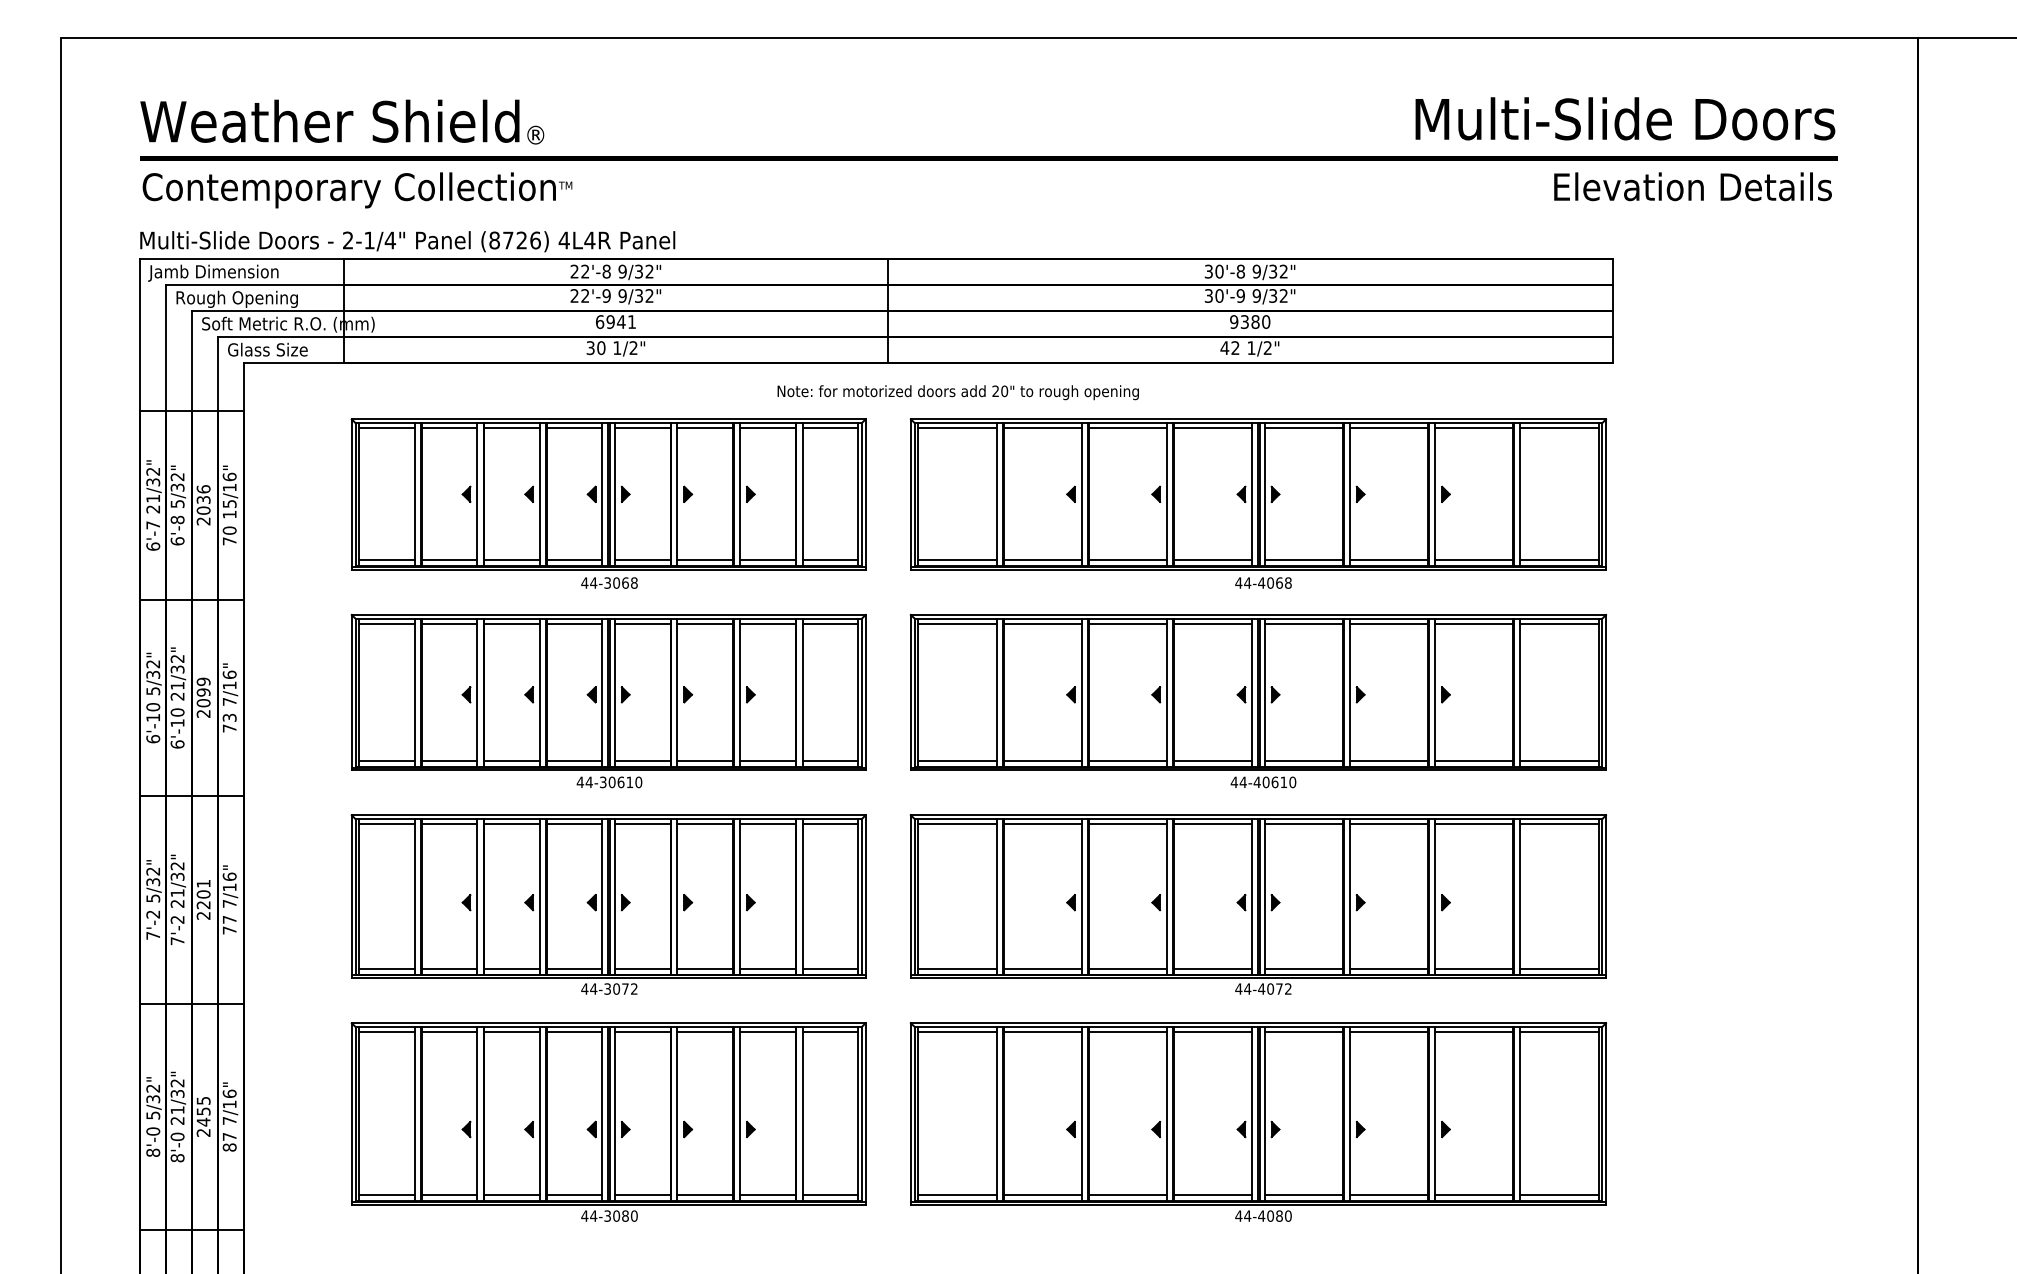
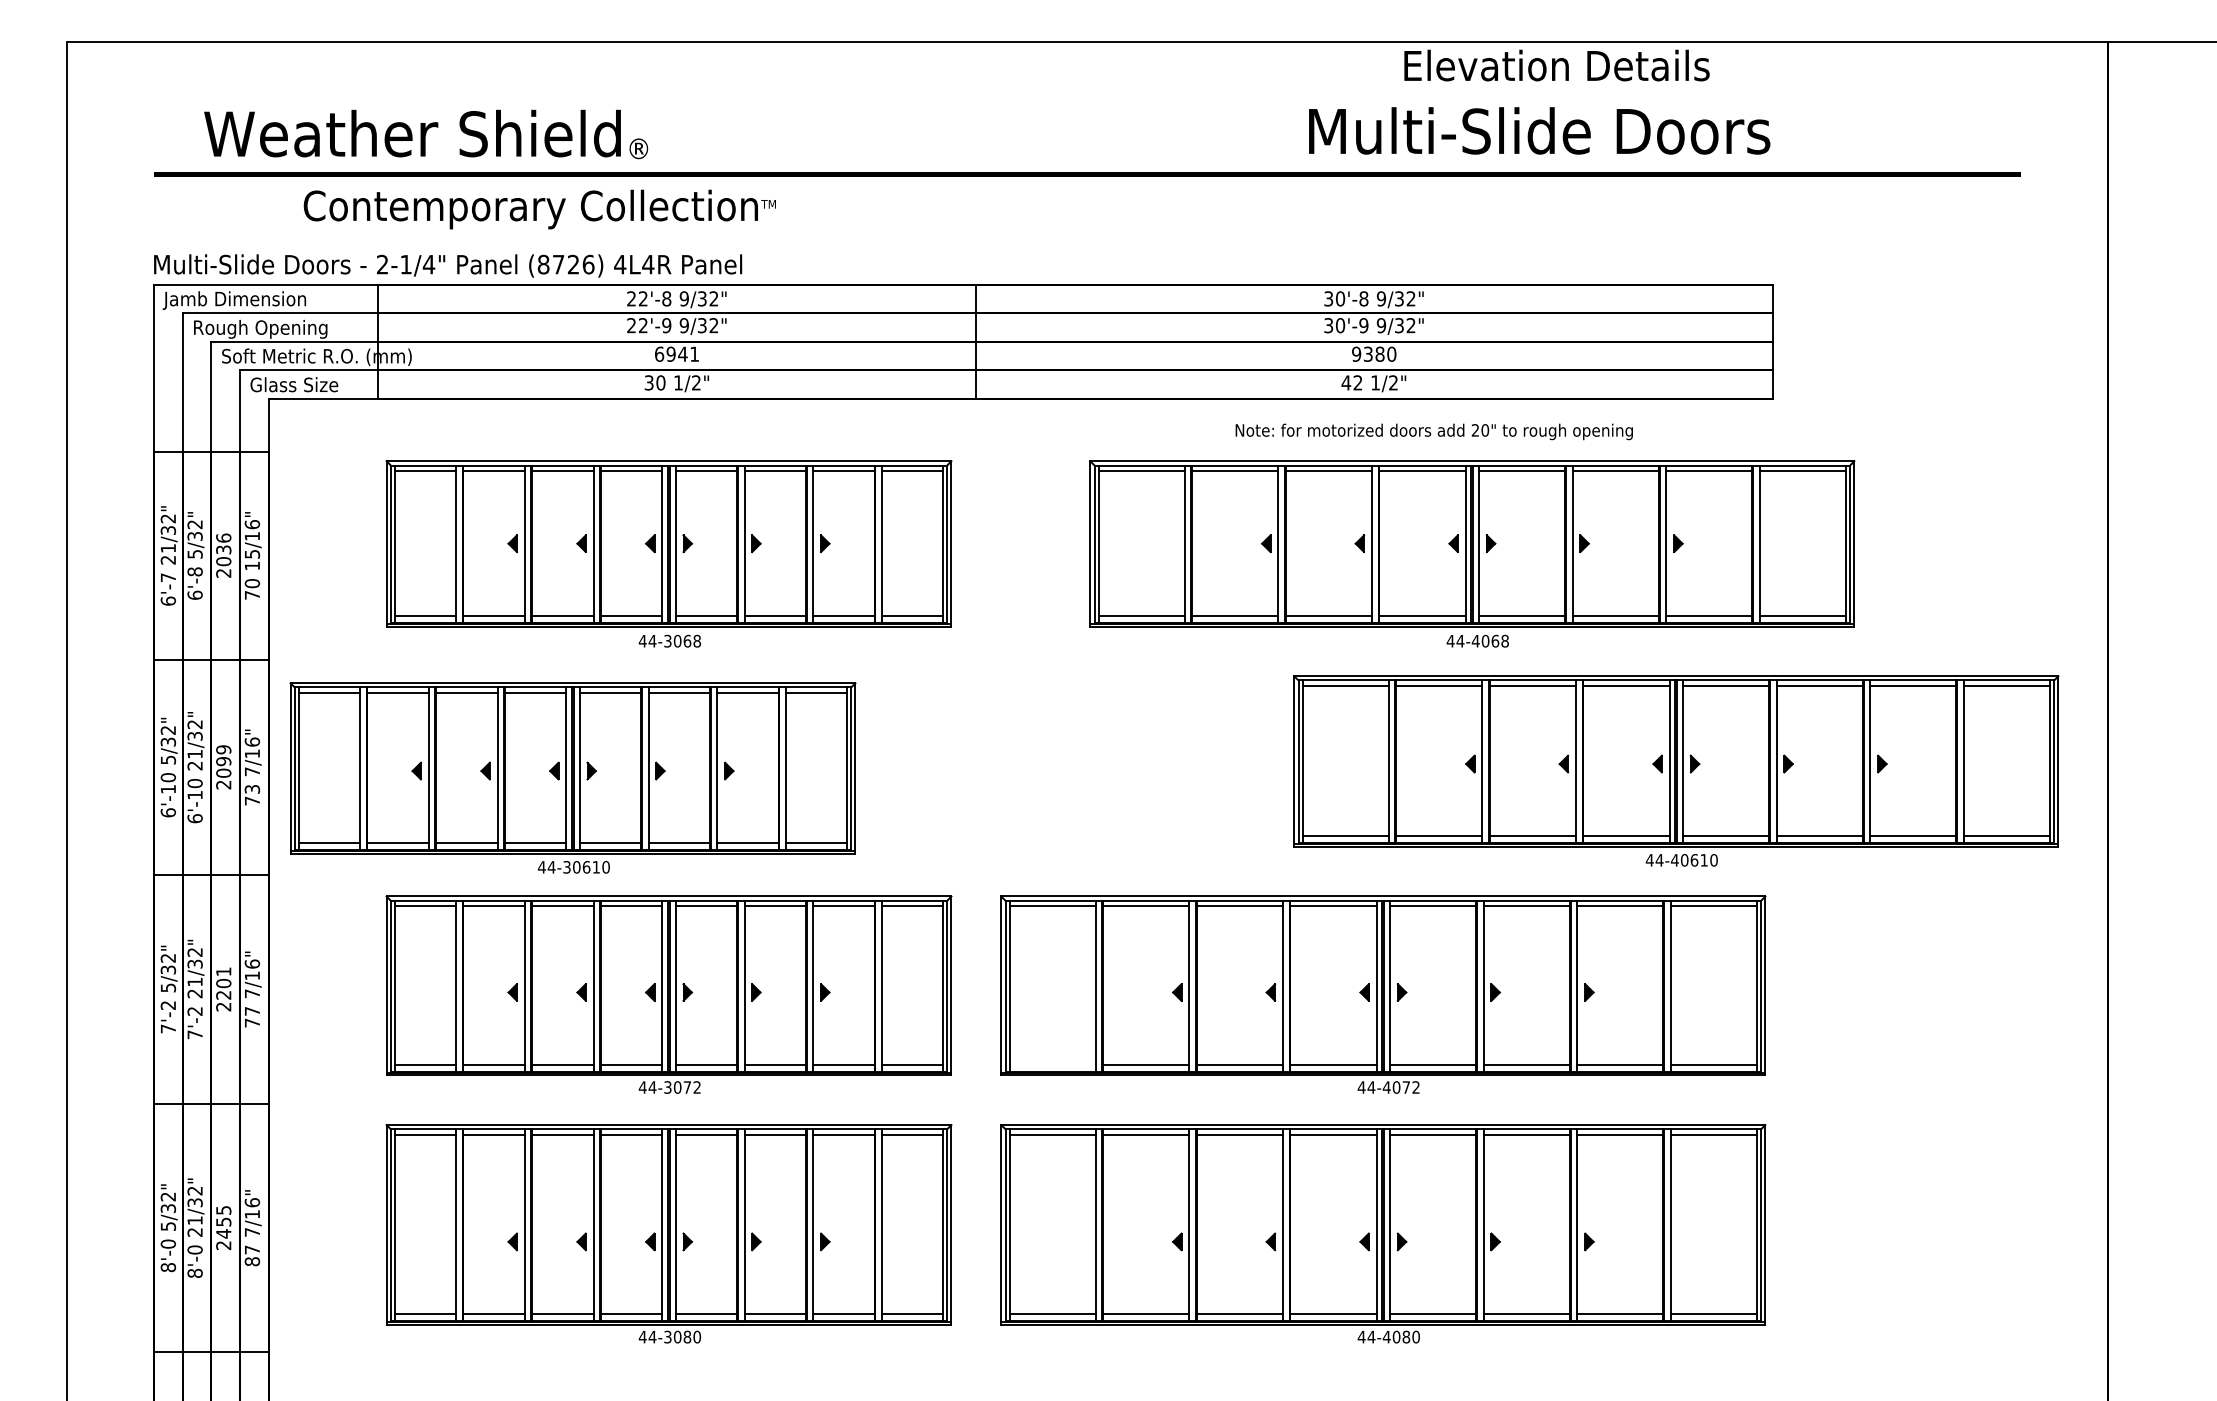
text: (1625, 118) -> (1539, 130), moved
text: (342, 122) -> (426, 134), moved
text: (1692, 186) -> (1556, 65), moved
text: (357, 190) -> (539, 209), moved
text: (957, 392) -> (1433, 431), moved
part: (1258, 503) -> (1472, 553), moved
part: (608, 700) -> (572, 777), moved
part: (1258, 700) -> (1676, 770), moved
line: (957, 968) -> (1052, 1064), removed

